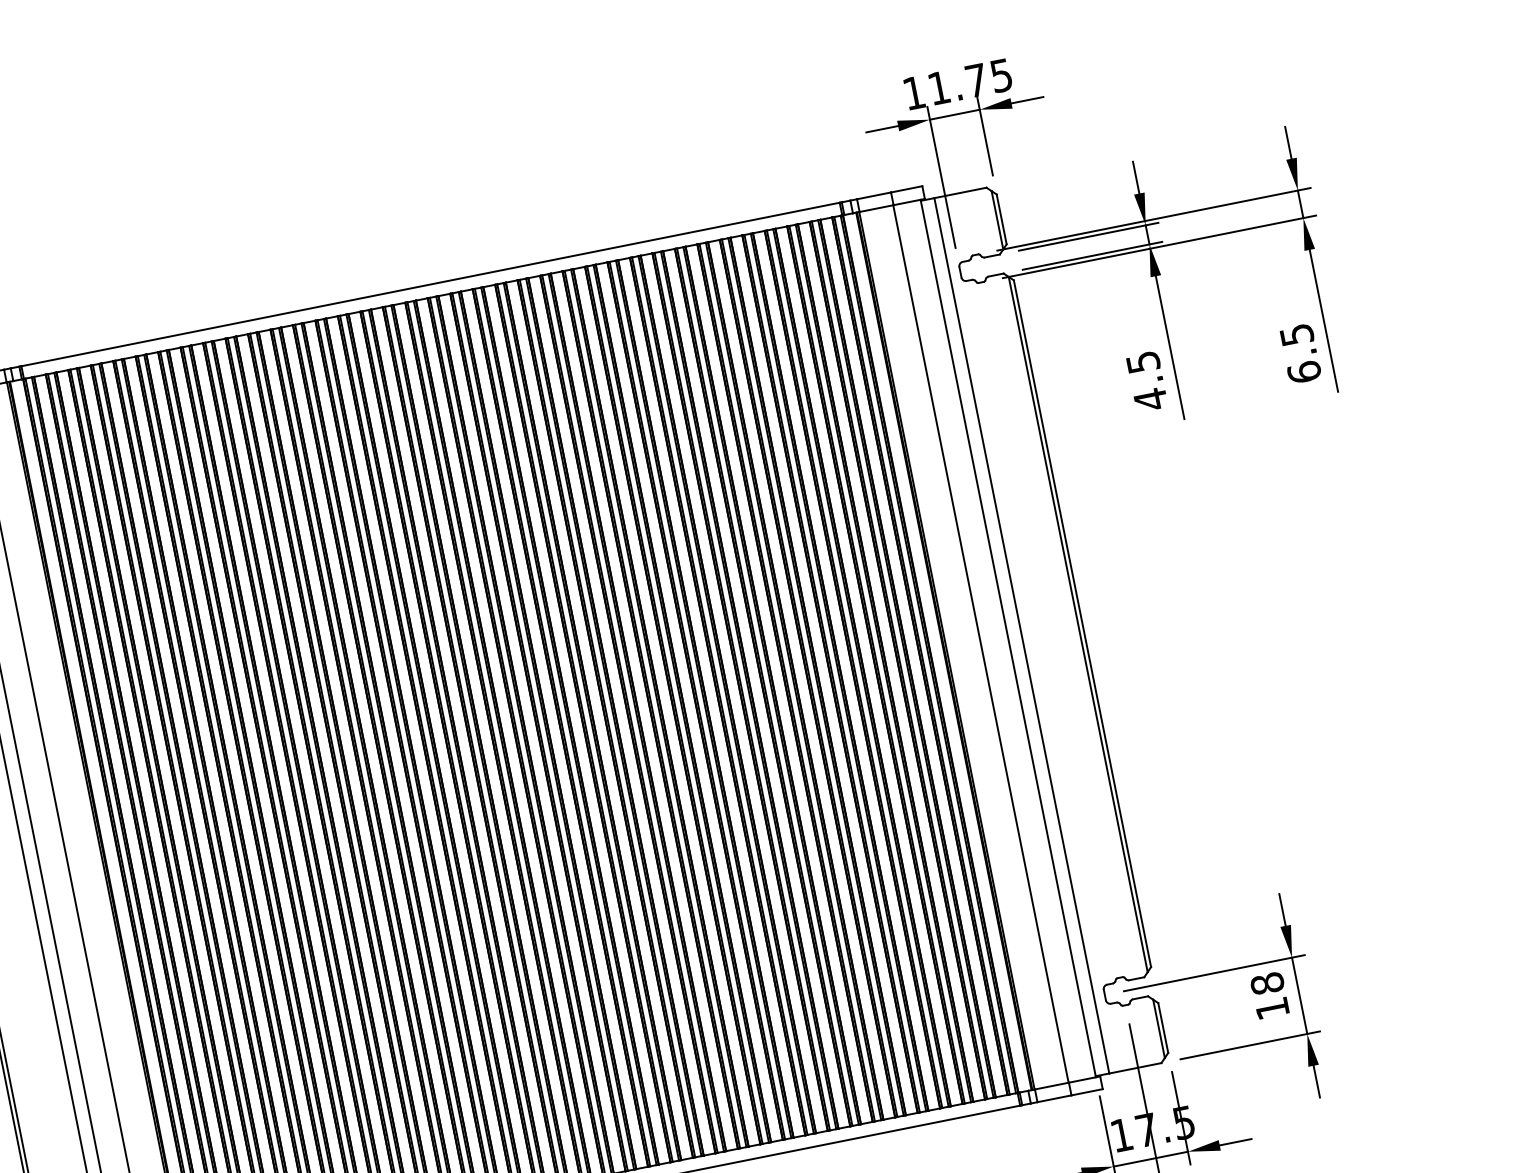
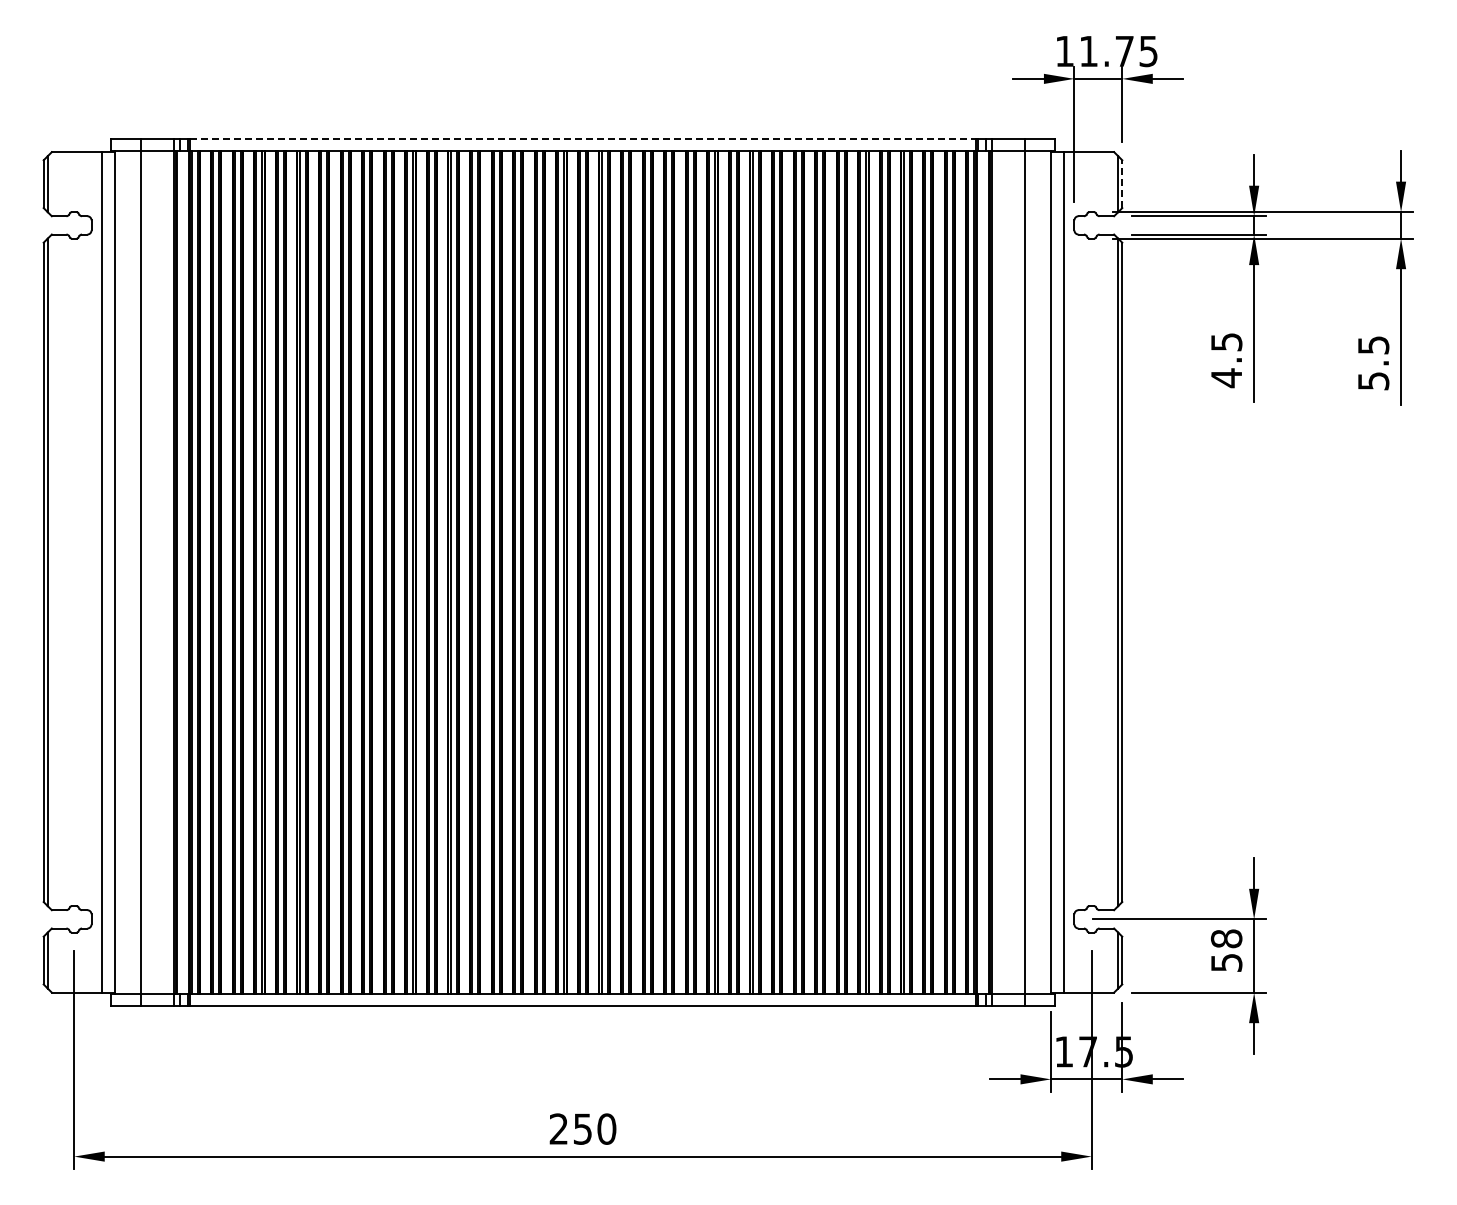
line: (1001, 219) -> (1122, 184), solid -> dashed
line: (429, 284) -> (582, 138), solid -> dashed
text: (1304, 371) -> (1373, 380), 6.5 -> 5.5
text: (1272, 1008) -> (1226, 962), 18 -> 58

